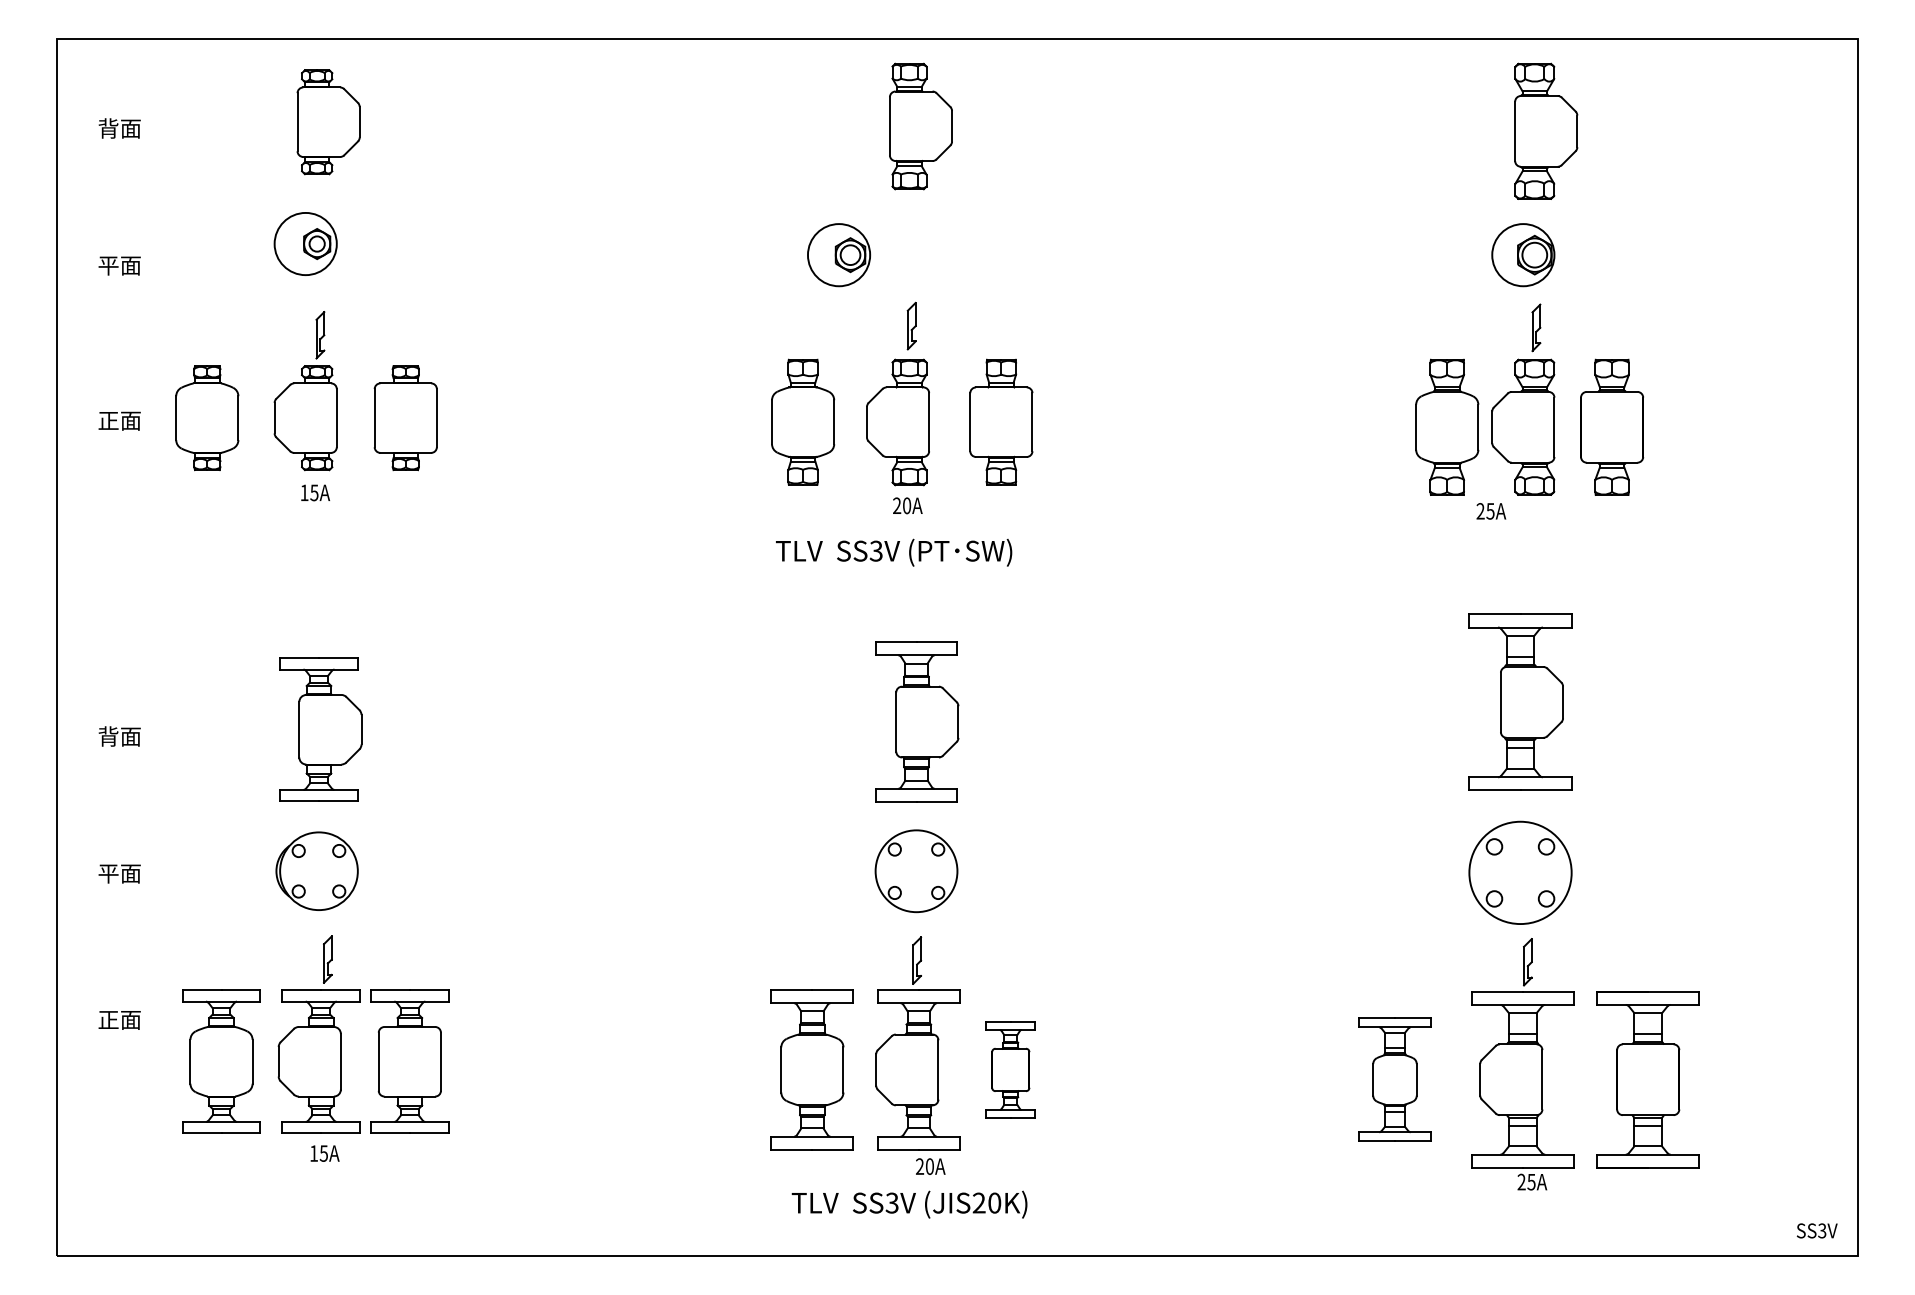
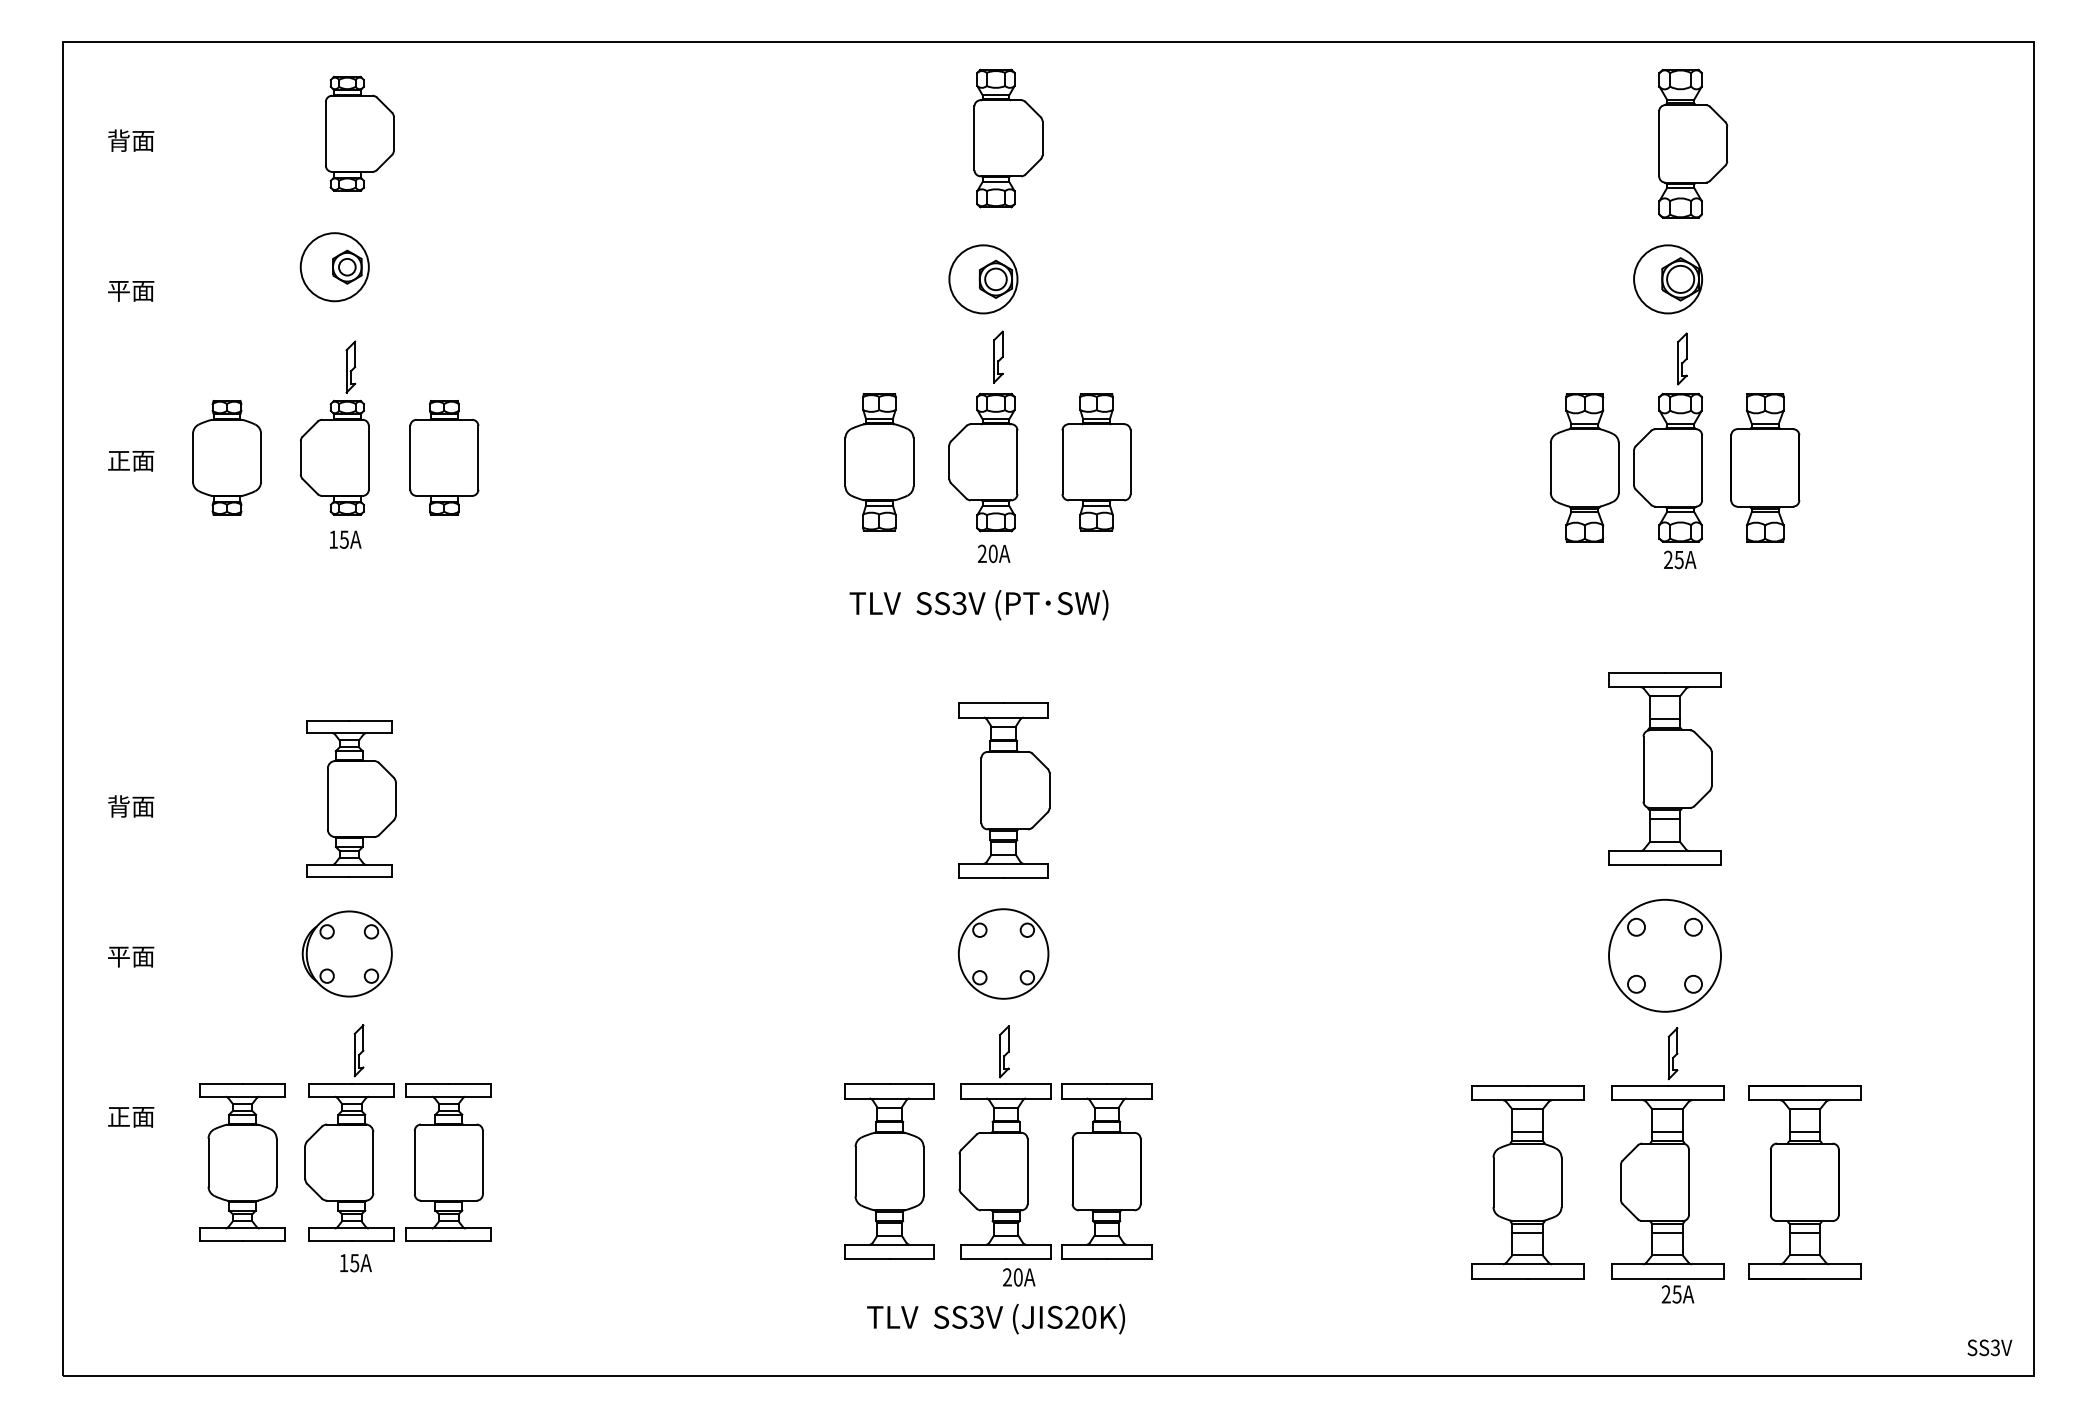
part: (839, 255) -> (983, 279), moved
text: (1491, 511) -> (1680, 560), moved
part: (1010, 1069) -> (1106, 1171), size x1.67
part: (1394, 1079) -> (1527, 1182), size x1.43

